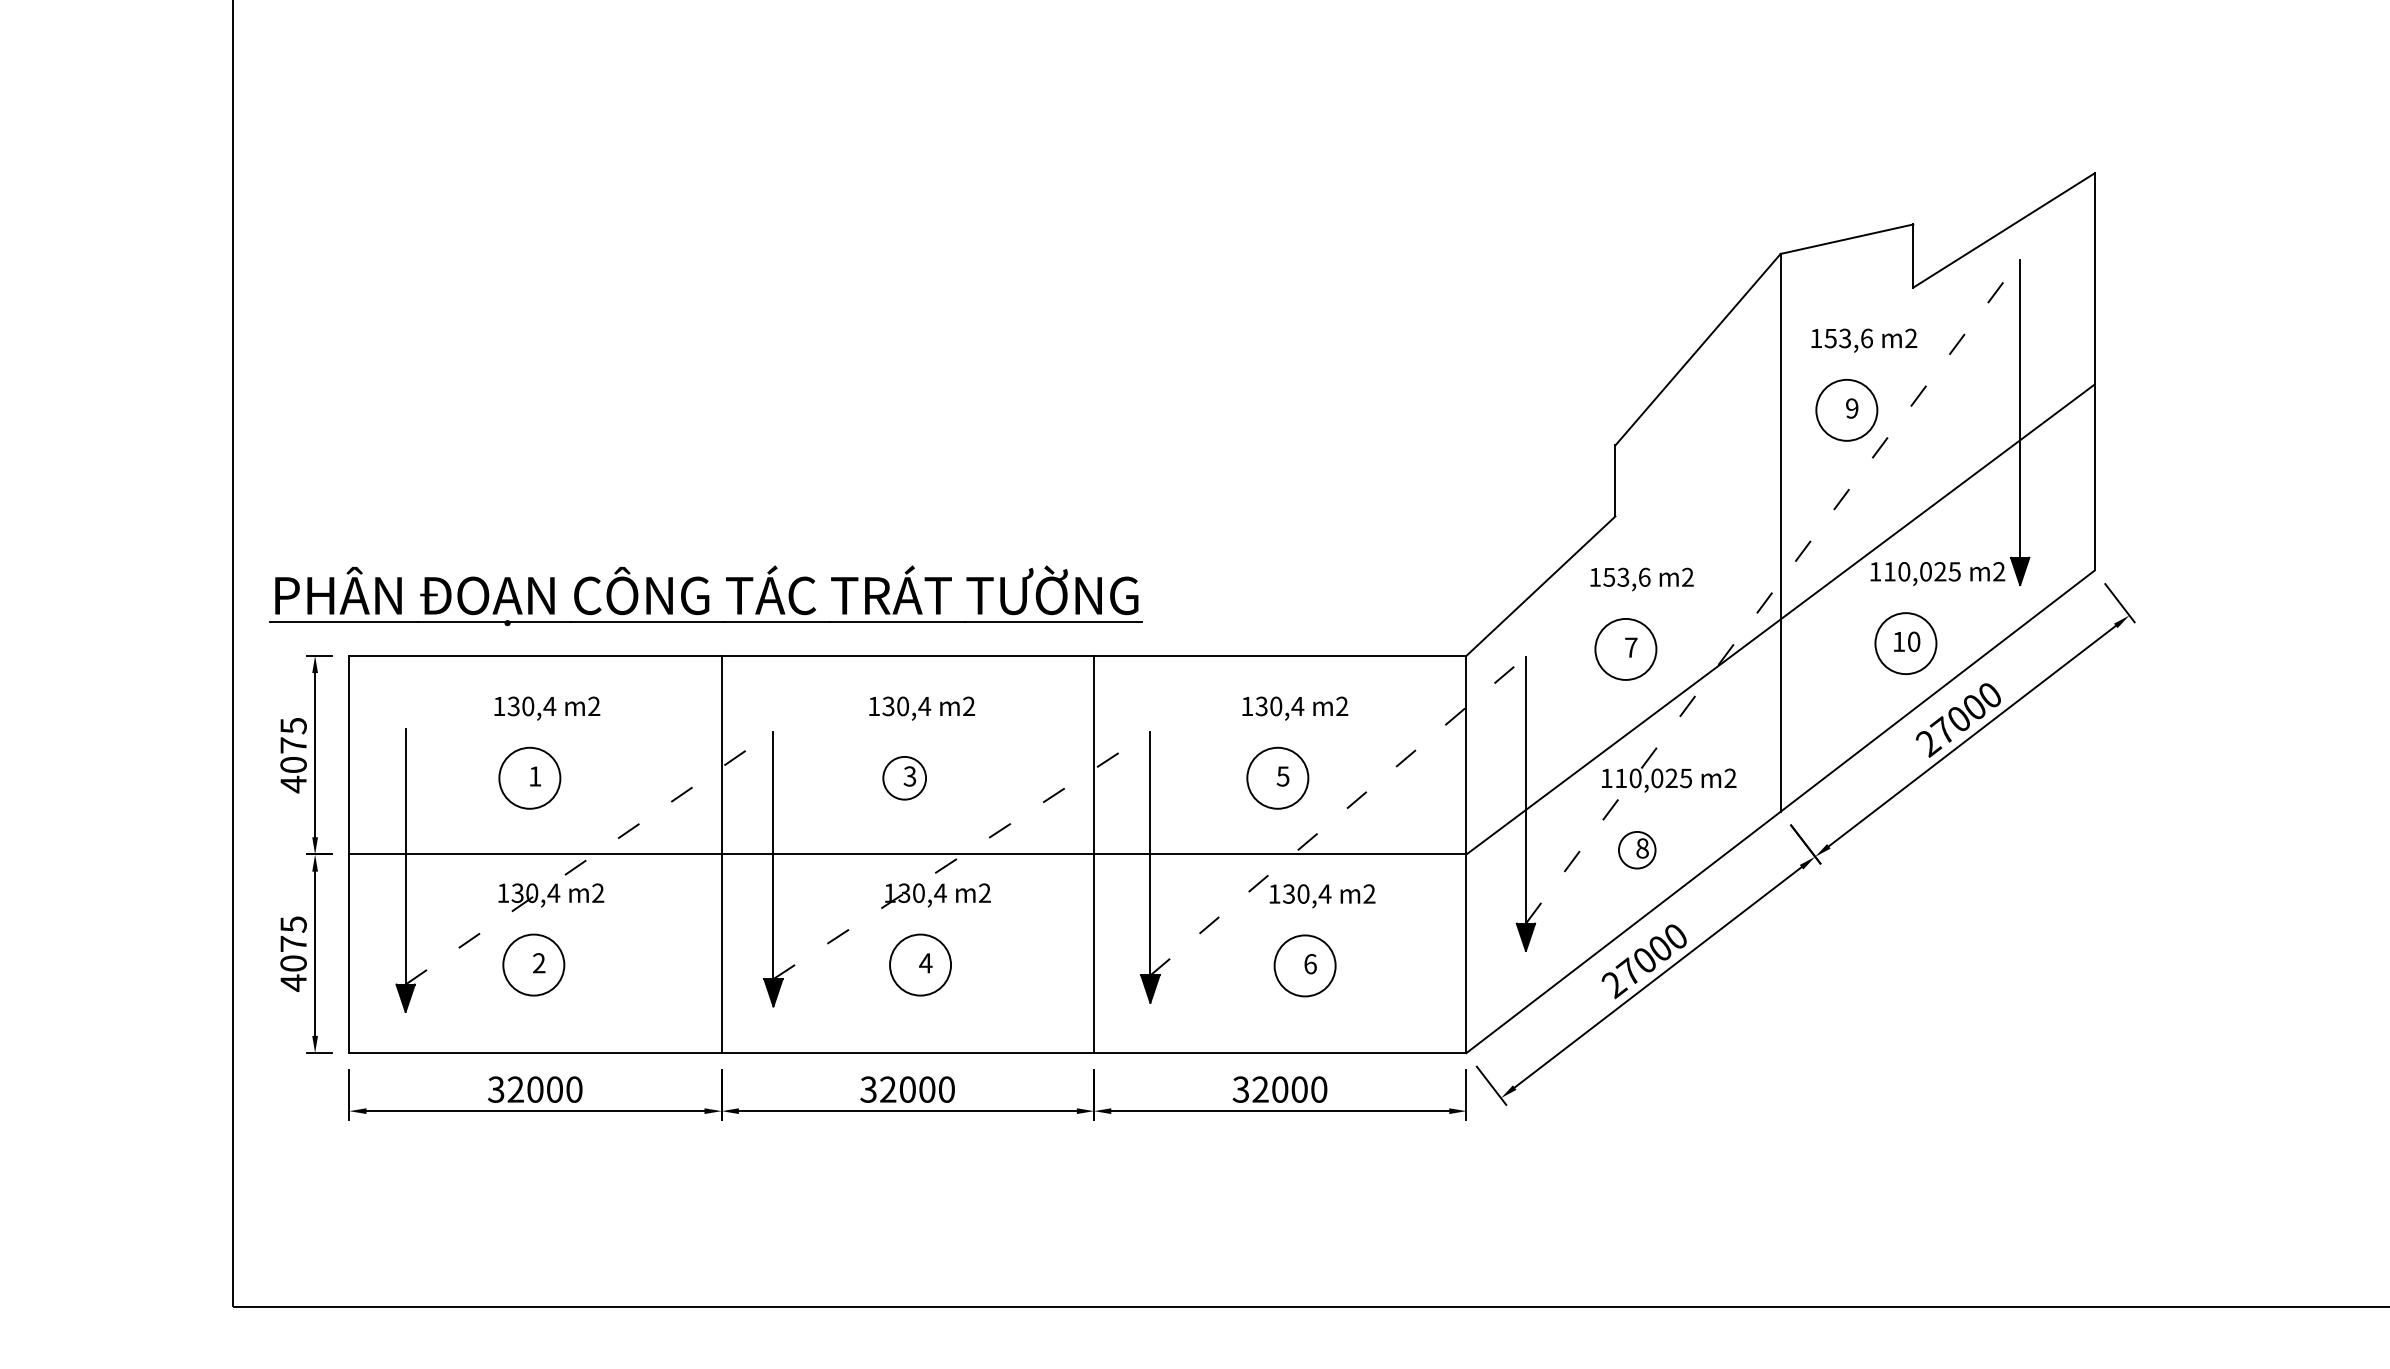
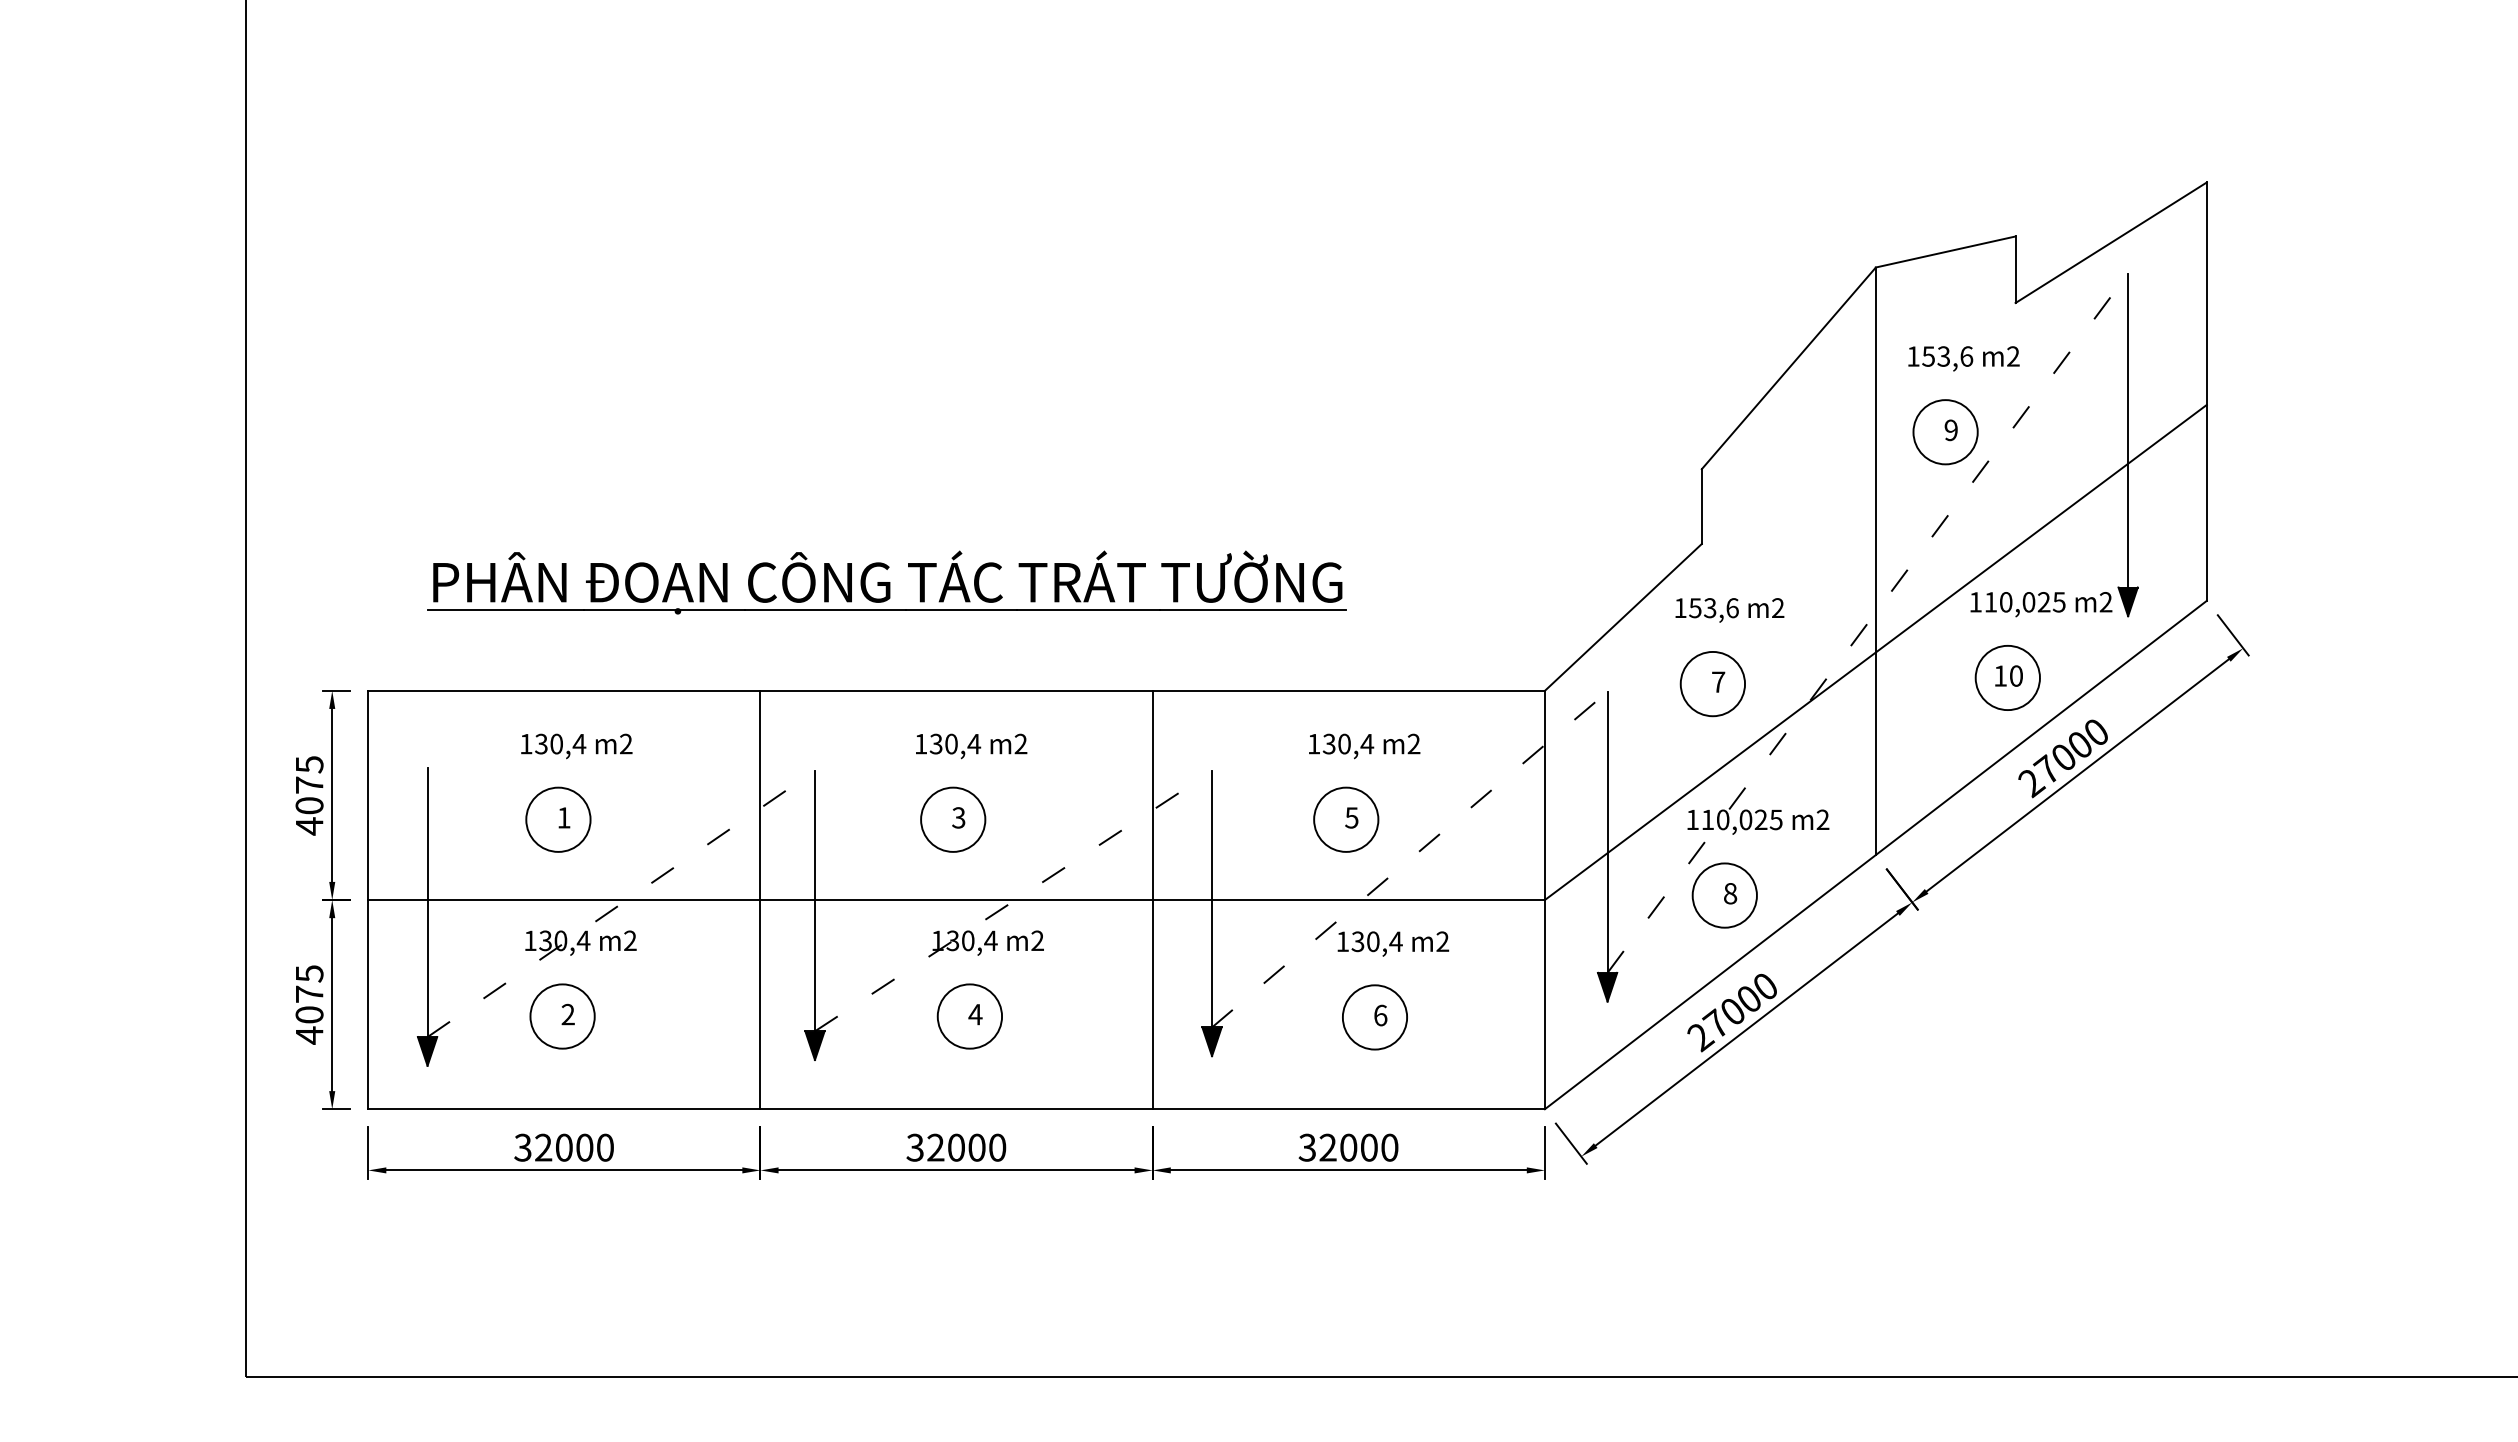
part: (705, 595) -> (886, 582), moved
circle: (904, 778) -> (953, 819), size x1.43
circle: (1636, 850) -> (1724, 895), size x1.67

